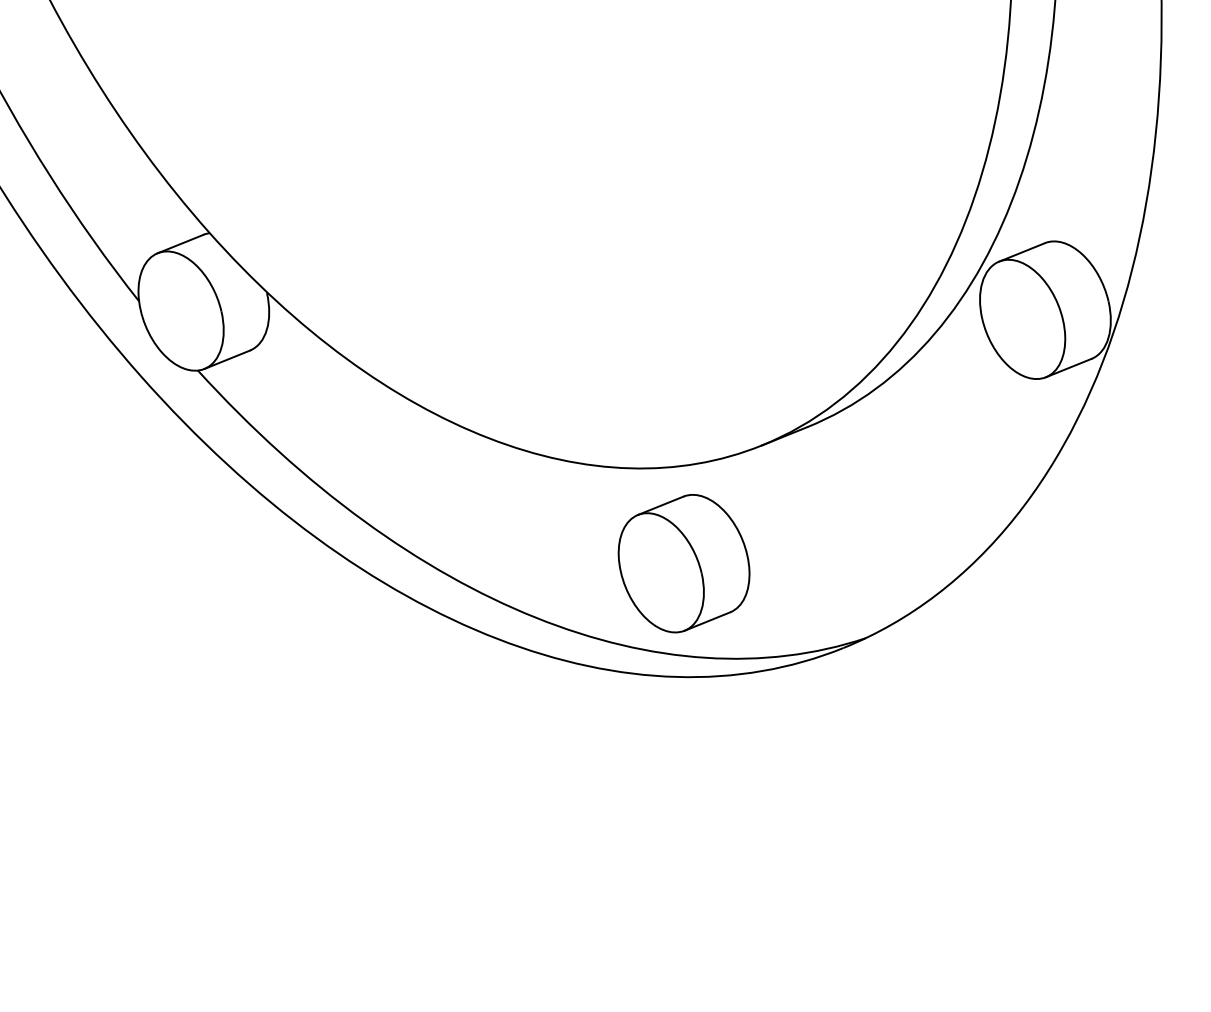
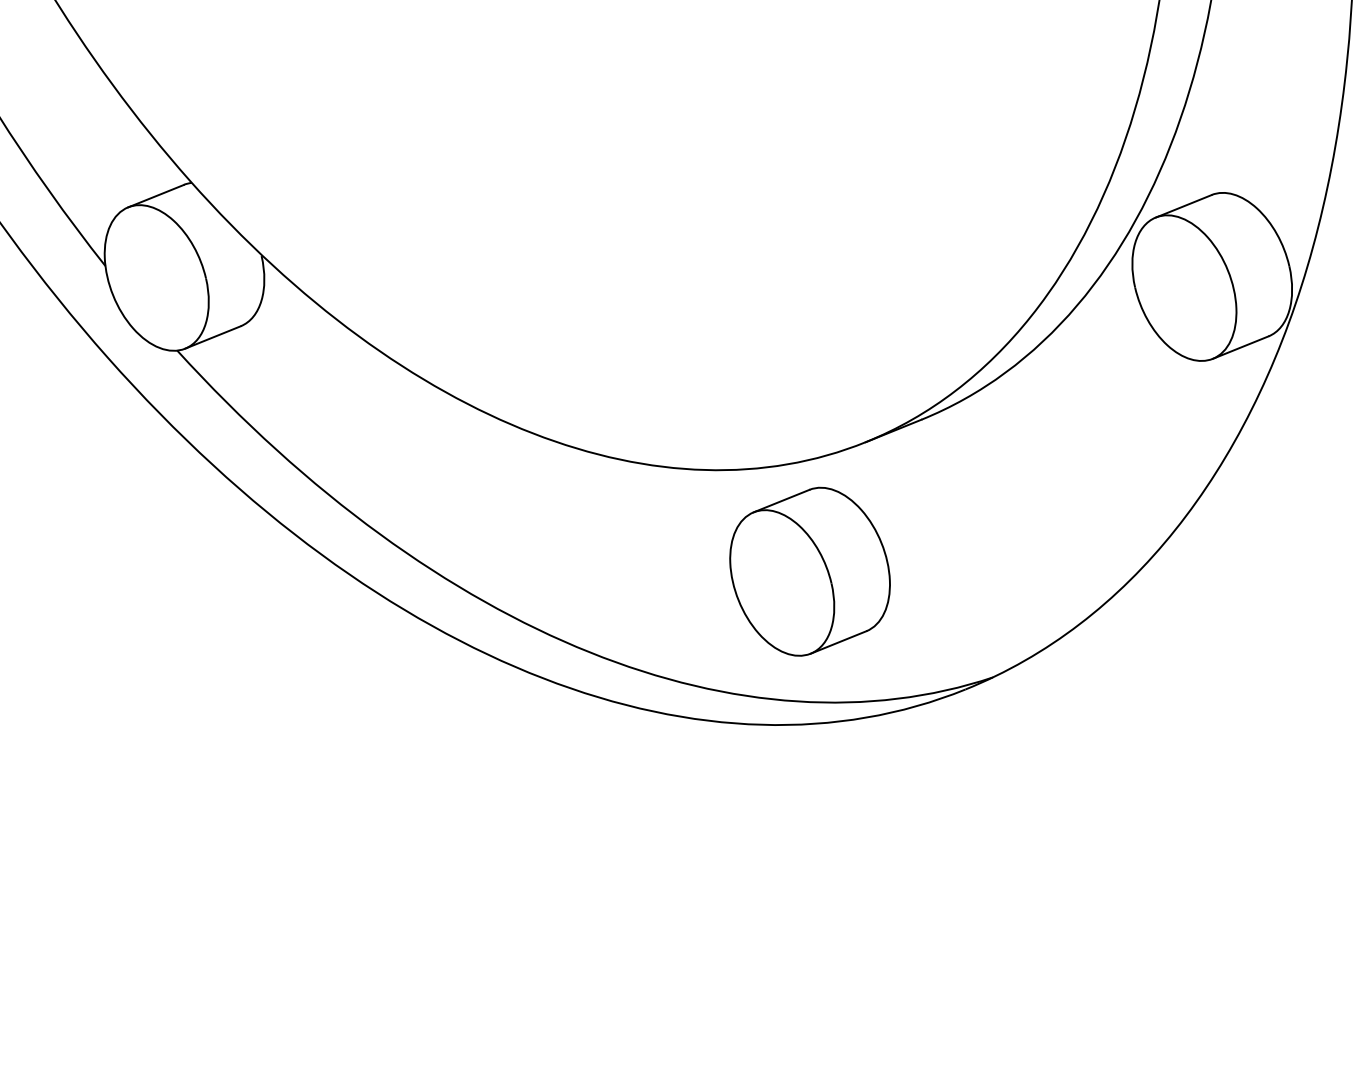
part: (683, 563) -> (809, 571), moved

